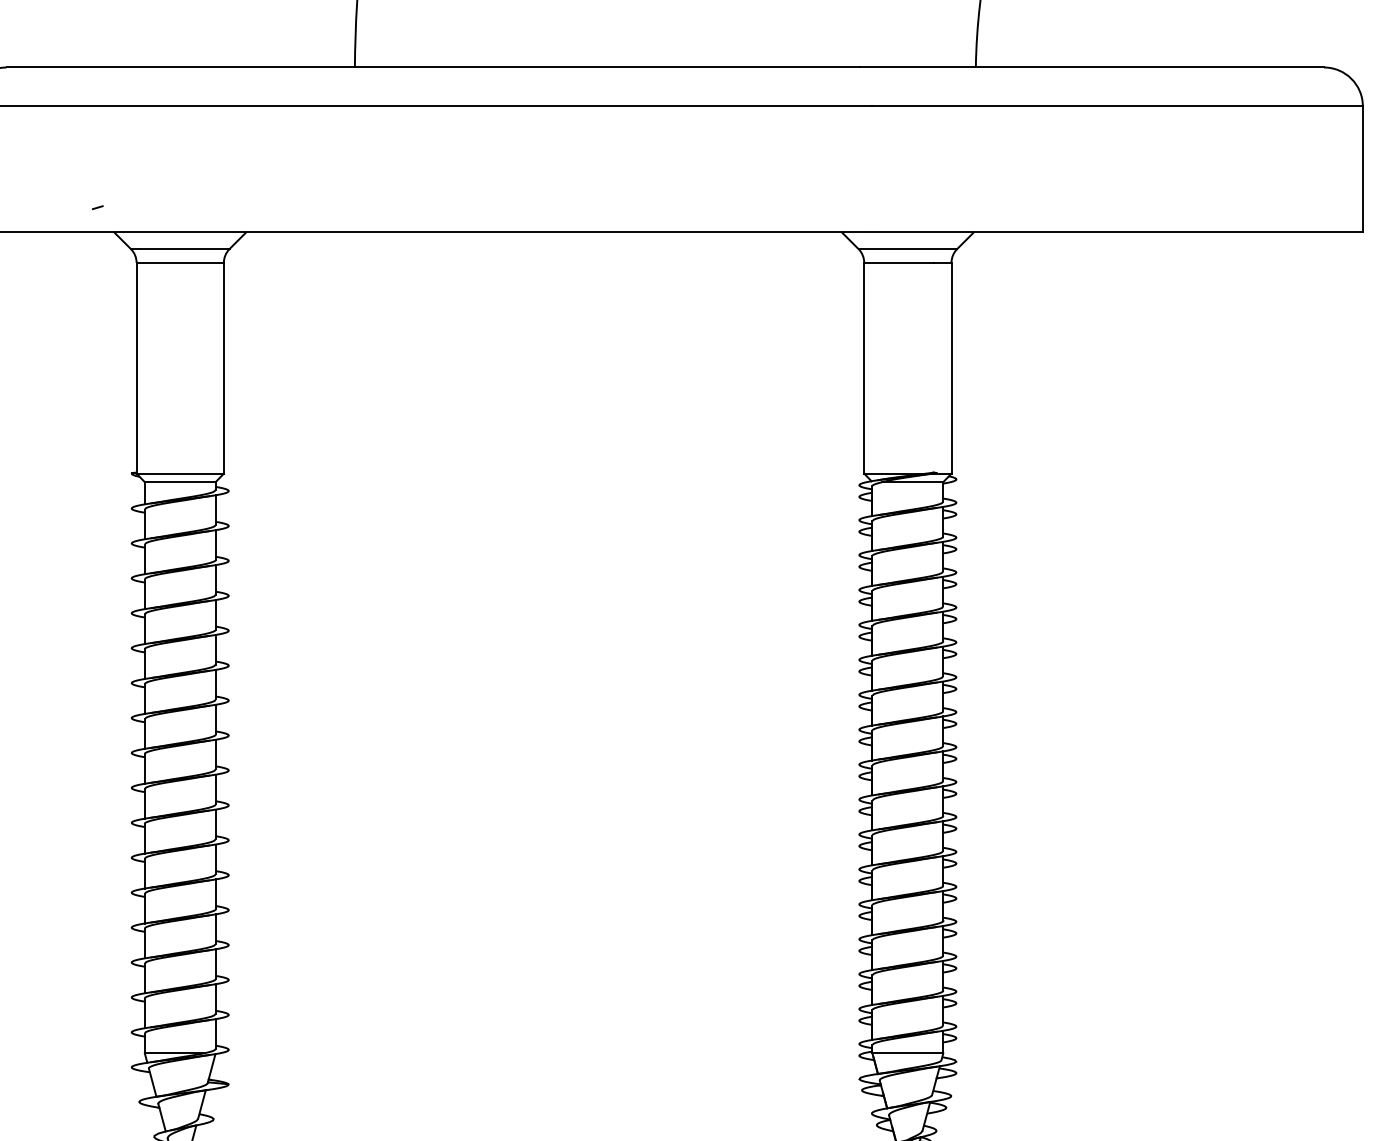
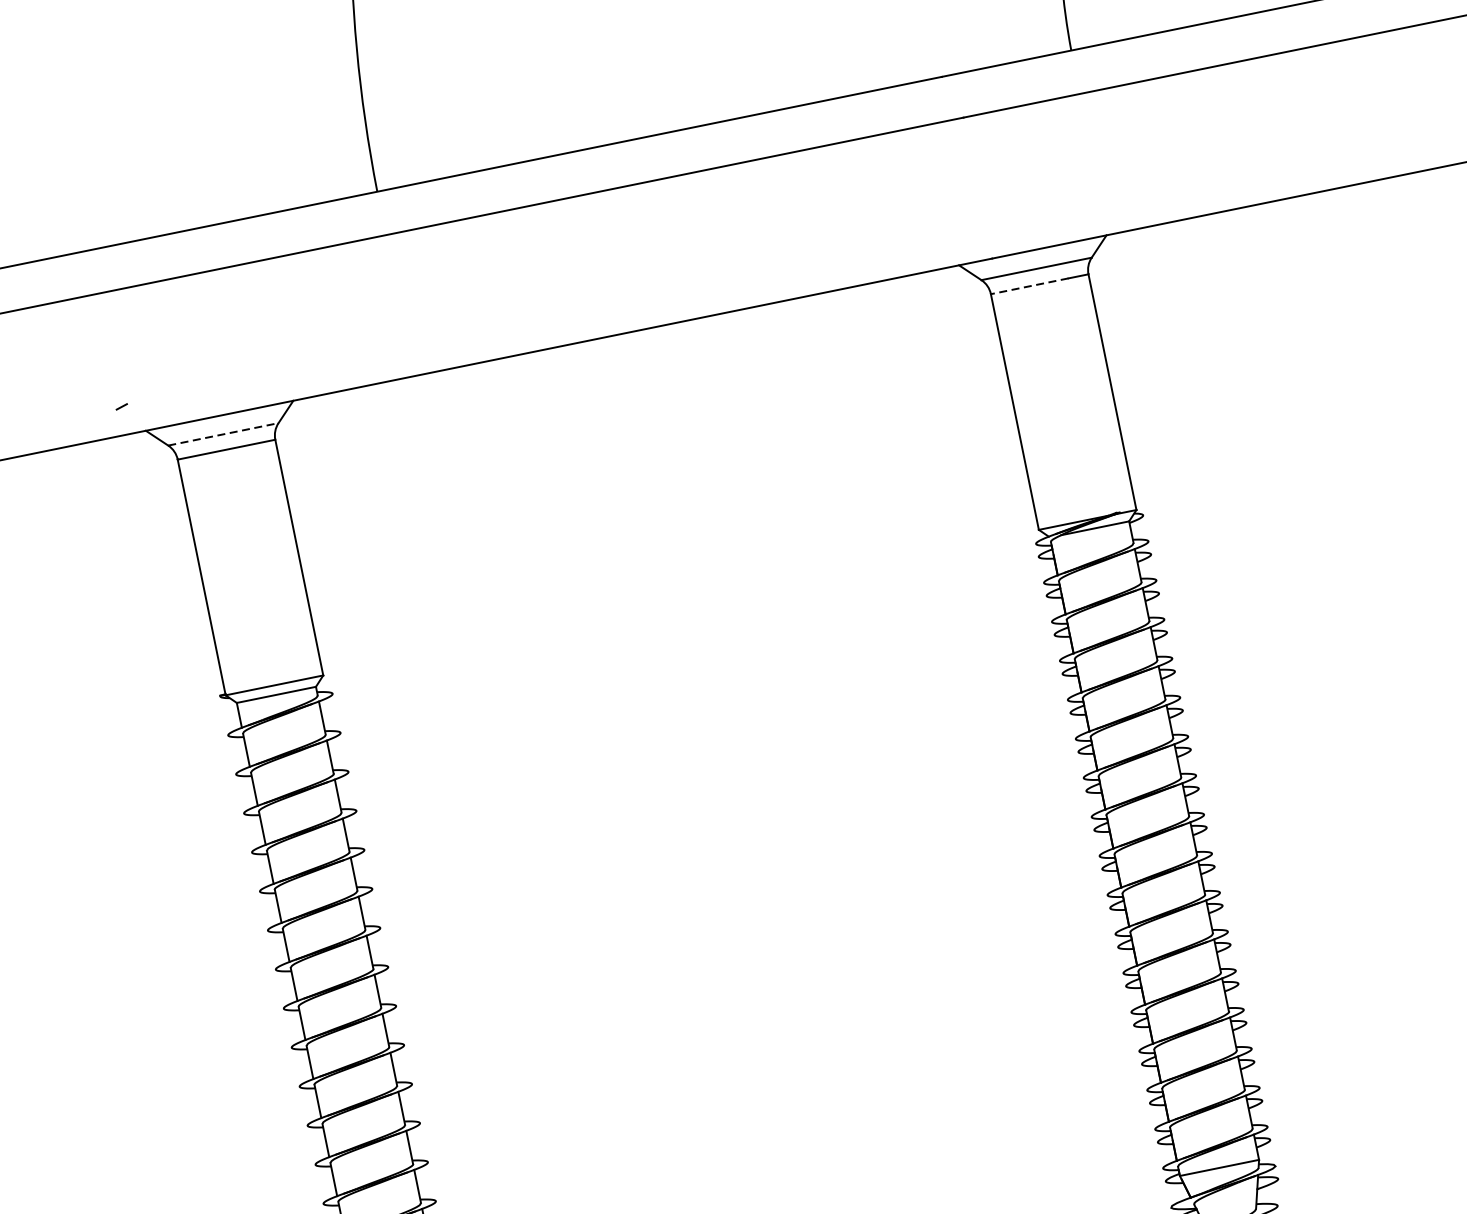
line: (180, 249) -> (223, 434), solid -> dashed
line: (898, 262) -> (1029, 286), solid -> dashed

